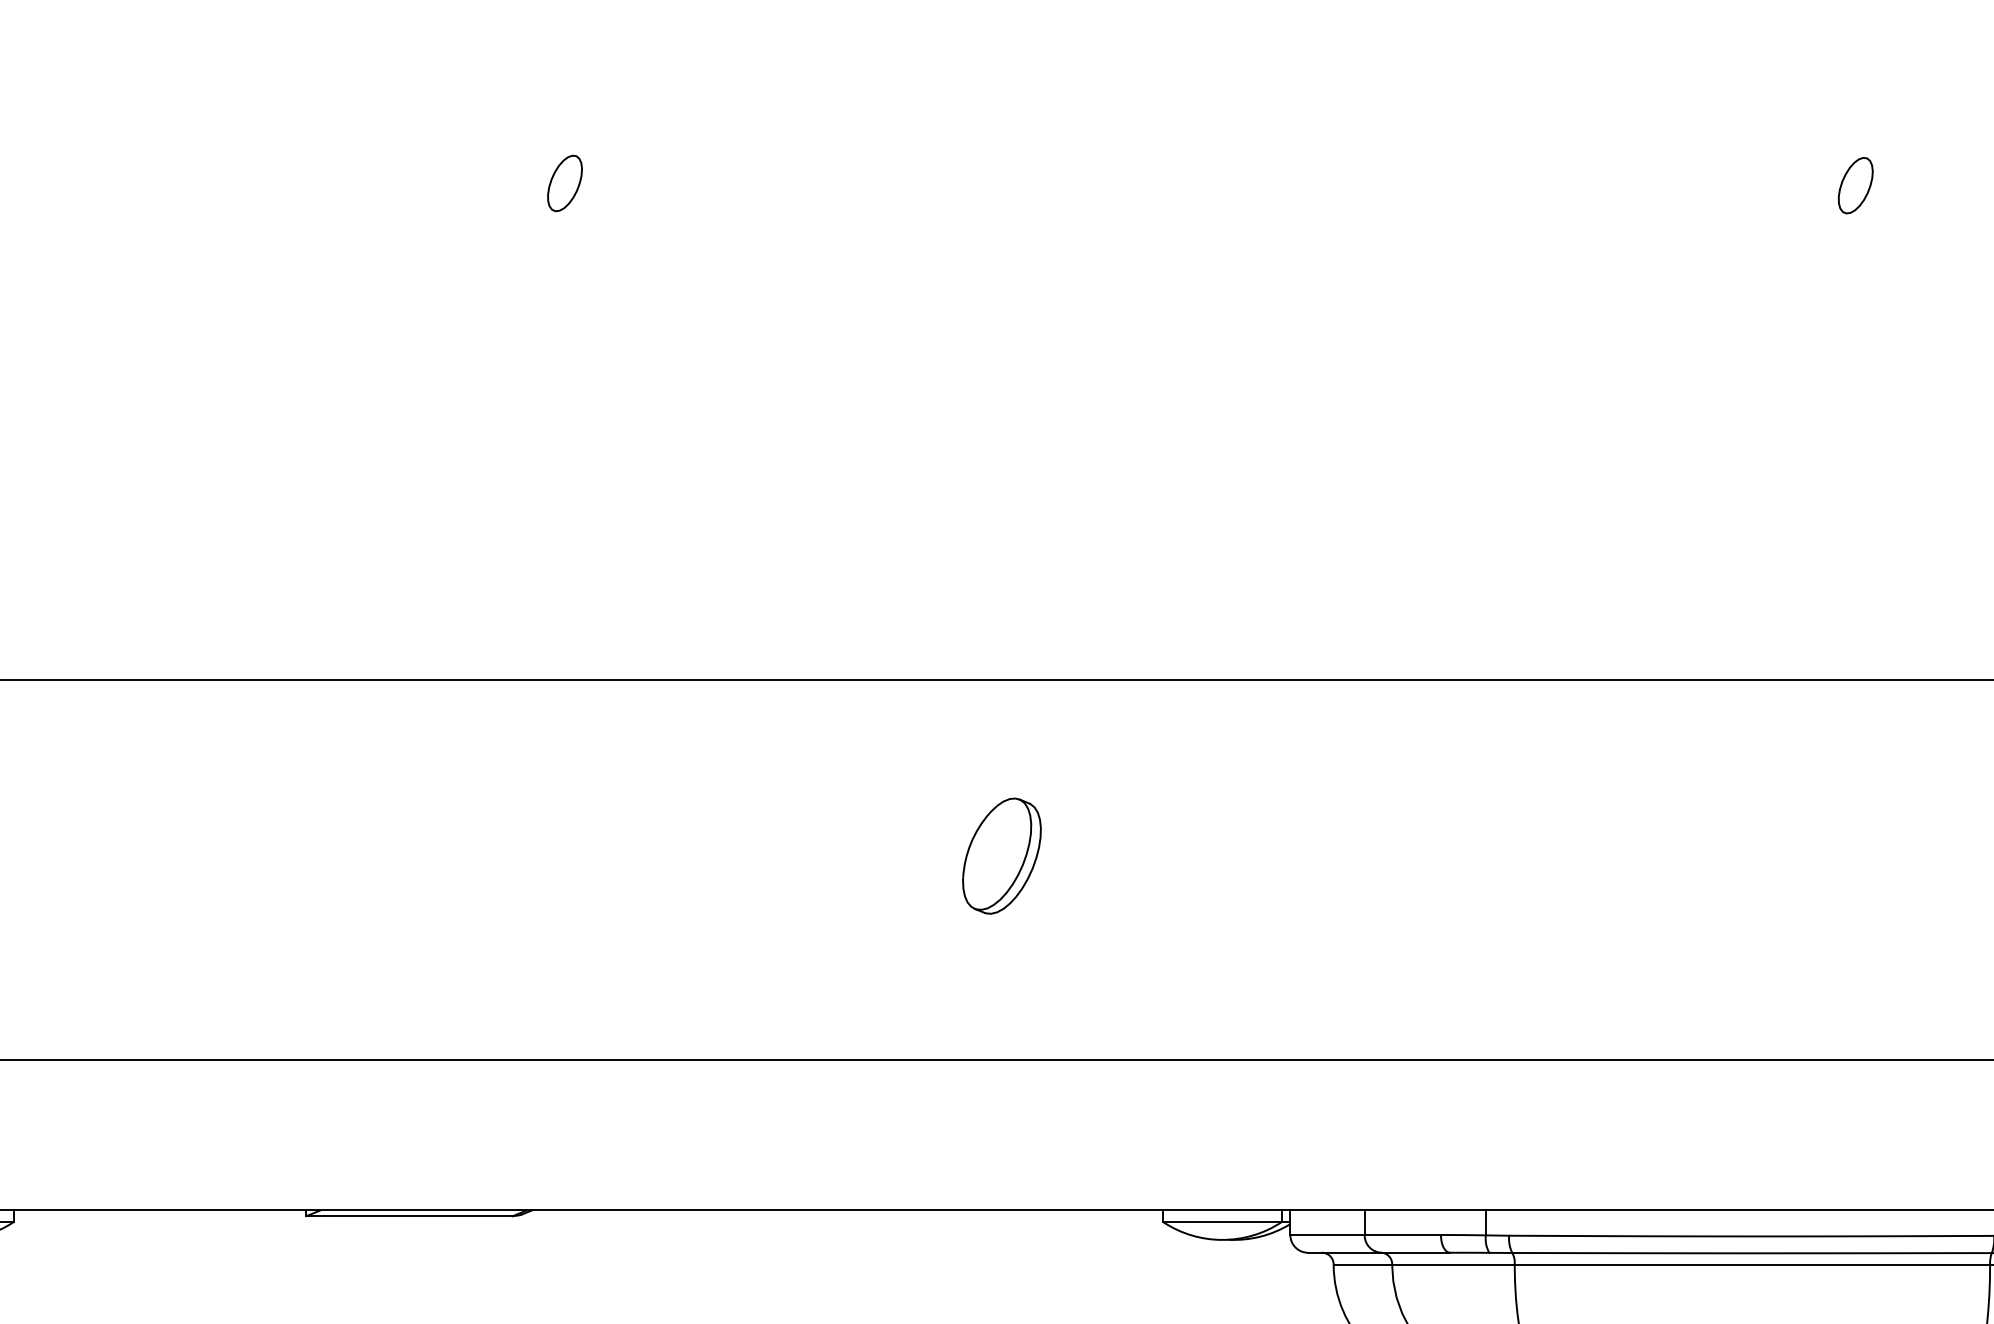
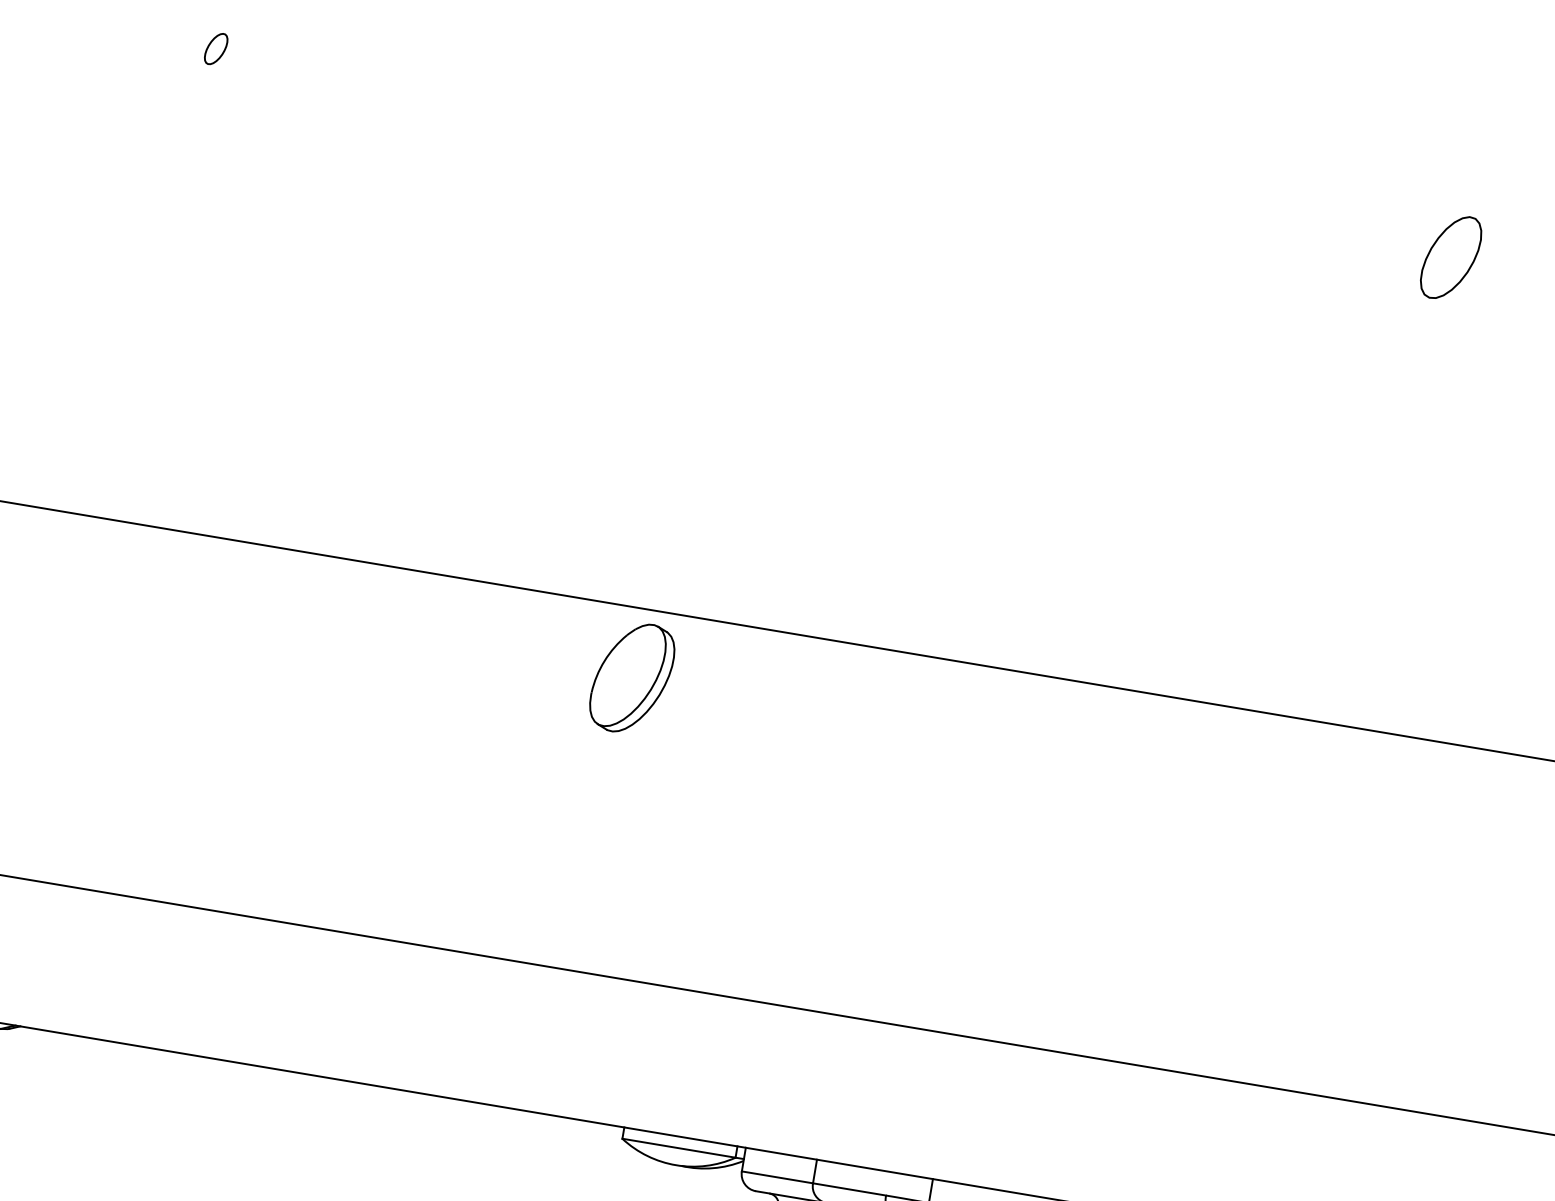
part: (564, 183) -> (215, 49), size x0.6
part: (1855, 185) -> (1450, 257), size x1.6
part: (1001, 855) -> (631, 677), moved

